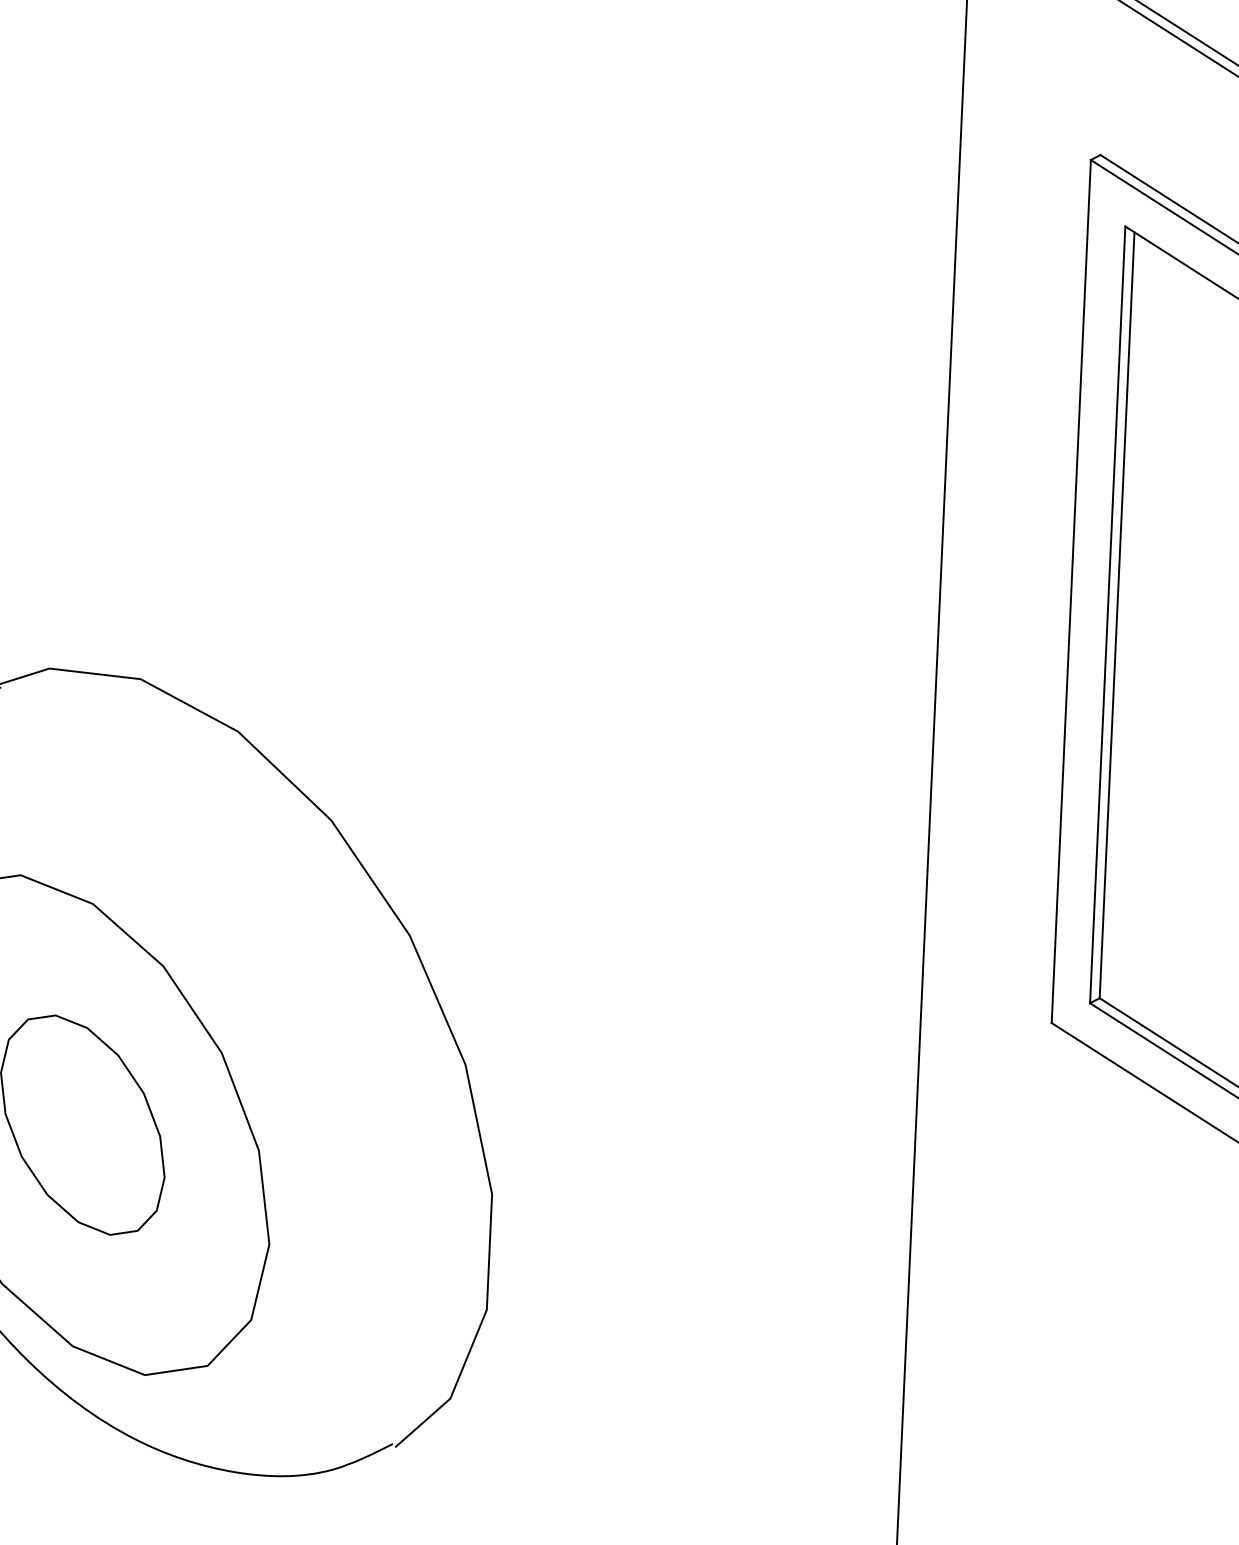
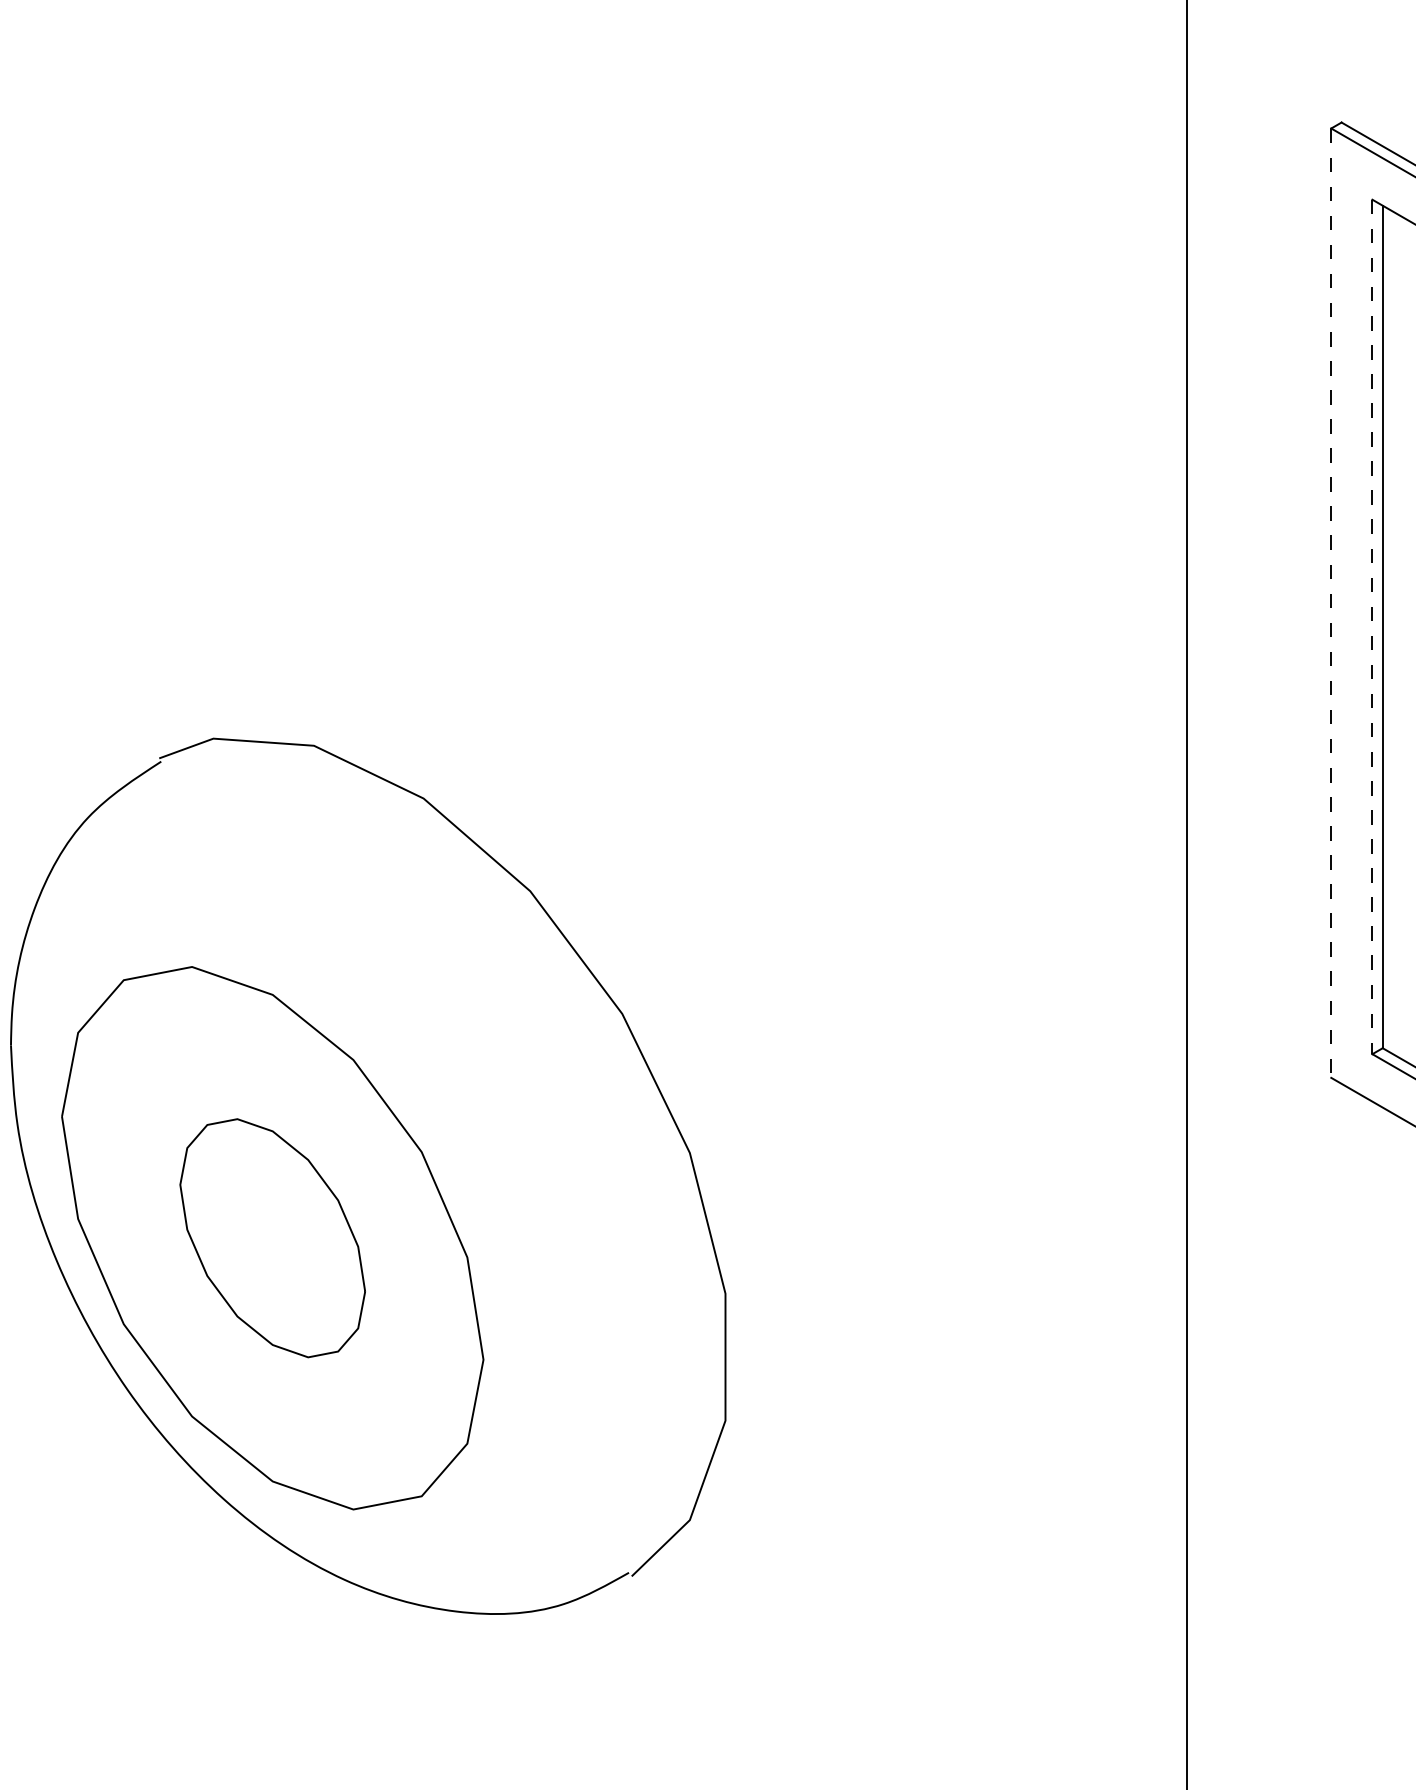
line: (1071, 591) -> (1331, 603), solid -> dashed
line: (1107, 615) -> (1372, 627), solid -> dashed

